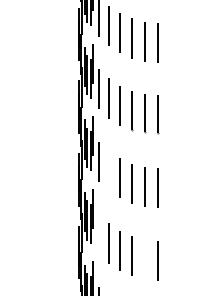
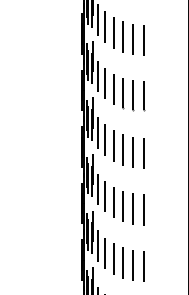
line: (108, 170) -> (105, 139), added
line: (98, 234) -> (97, 189), added
line: (143, 258) -> (132, 208), added

